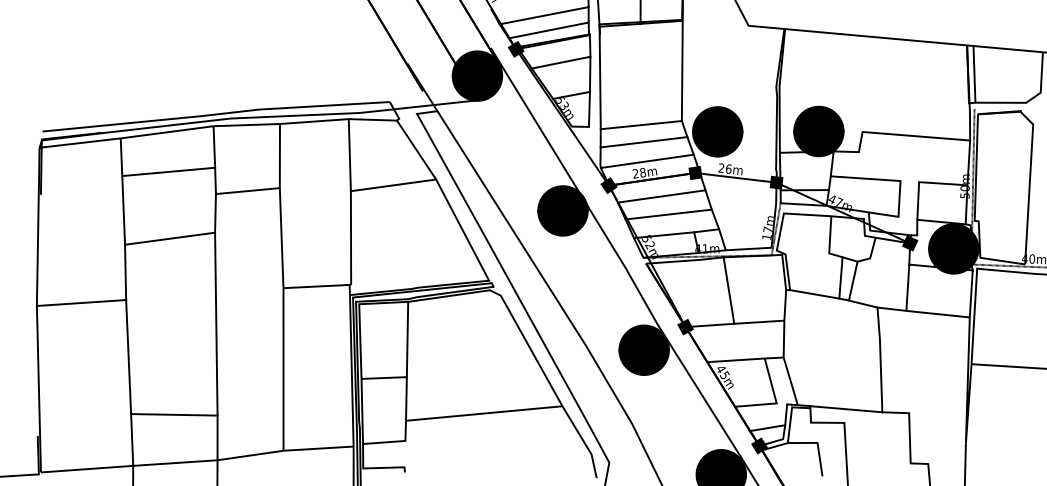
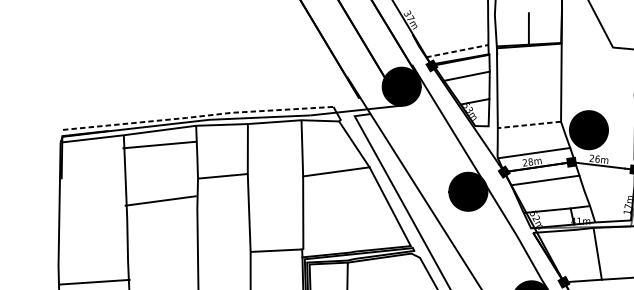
line: (543, 15) -> (453, 39), removed
line: (548, 30) -> (457, 51), solid -> dashed
line: (216, 114) -> (198, 116), solid -> dashed
line: (641, 125) -> (529, 125), solid -> dashed
line: (643, 142) -> (531, 138), removed
line: (168, 171) -> (159, 144), moved
line: (668, 214) -> (550, 194), removed
line: (170, 238) -> (161, 200), moved
line: (81, 302) -> (94, 281), moved

